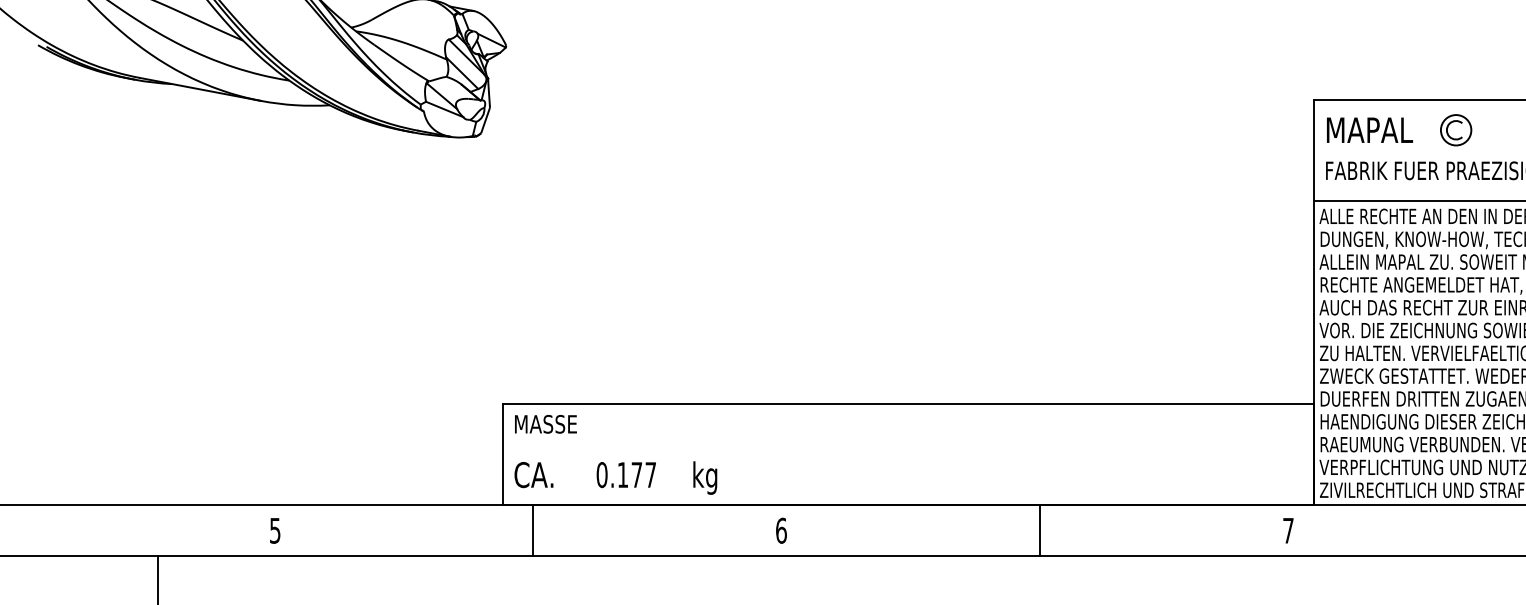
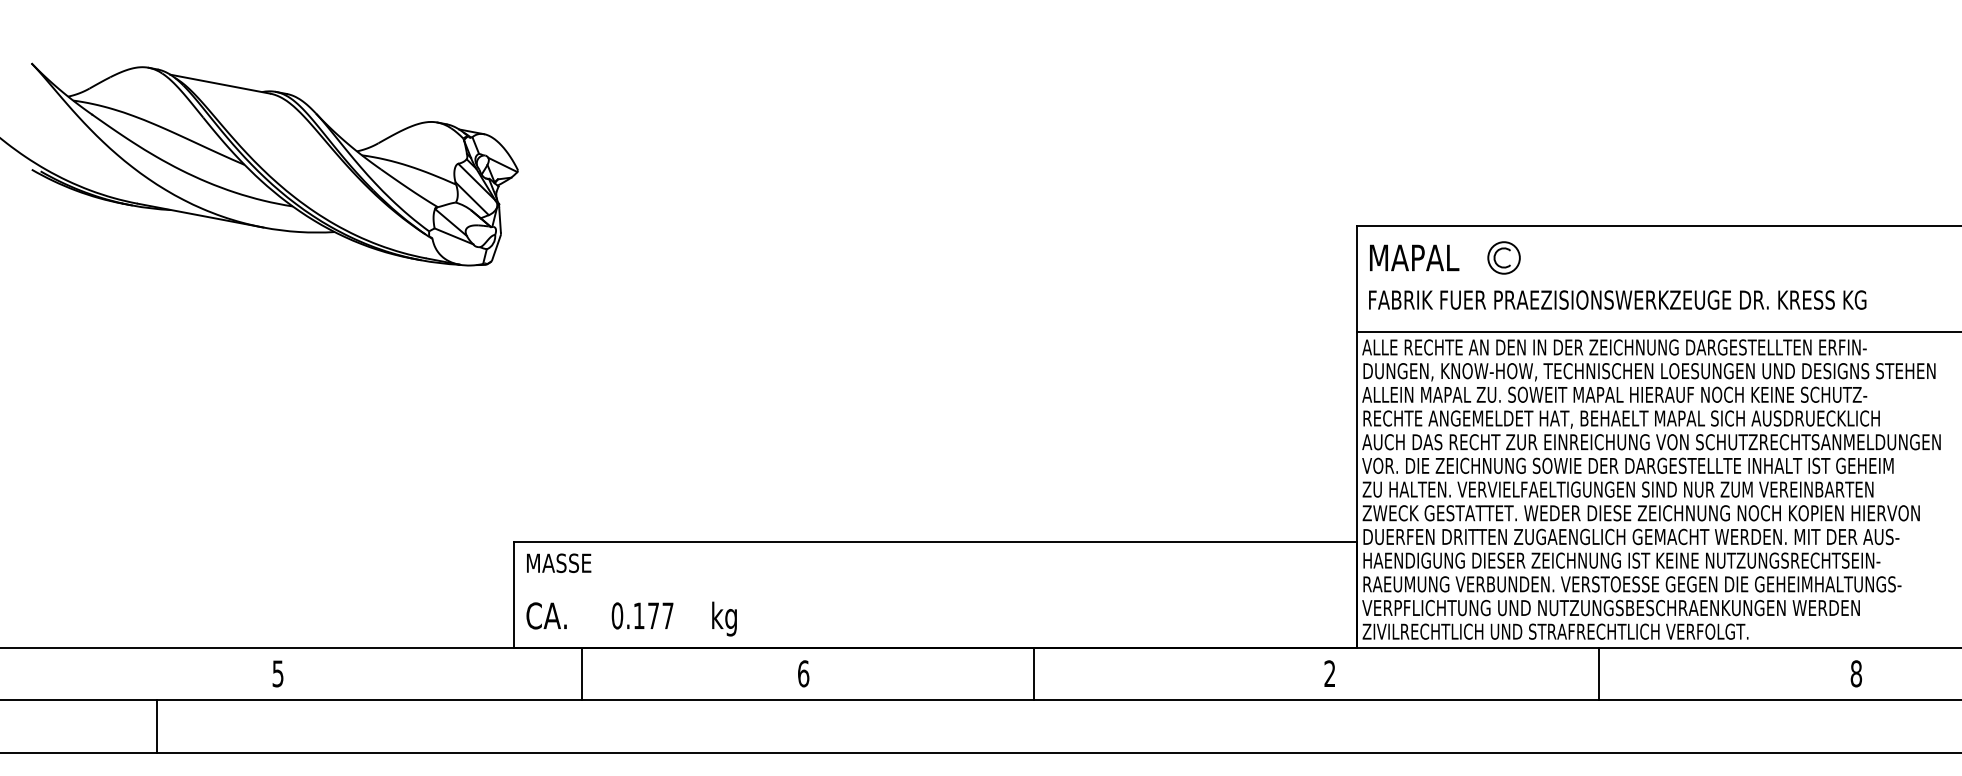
line: (533, 530) -> (582, 673), moved
line: (1040, 530) -> (1034, 673), moved
text: (1287, 530) -> (1329, 673), 7 -> 2

